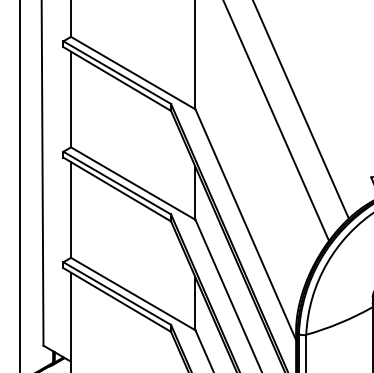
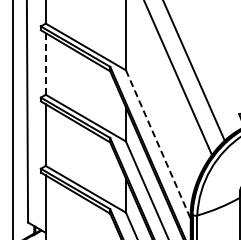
line: (70, 98) -> (45, 63), solid -> dashed
line: (245, 226) -> (158, 145), solid -> dashed

